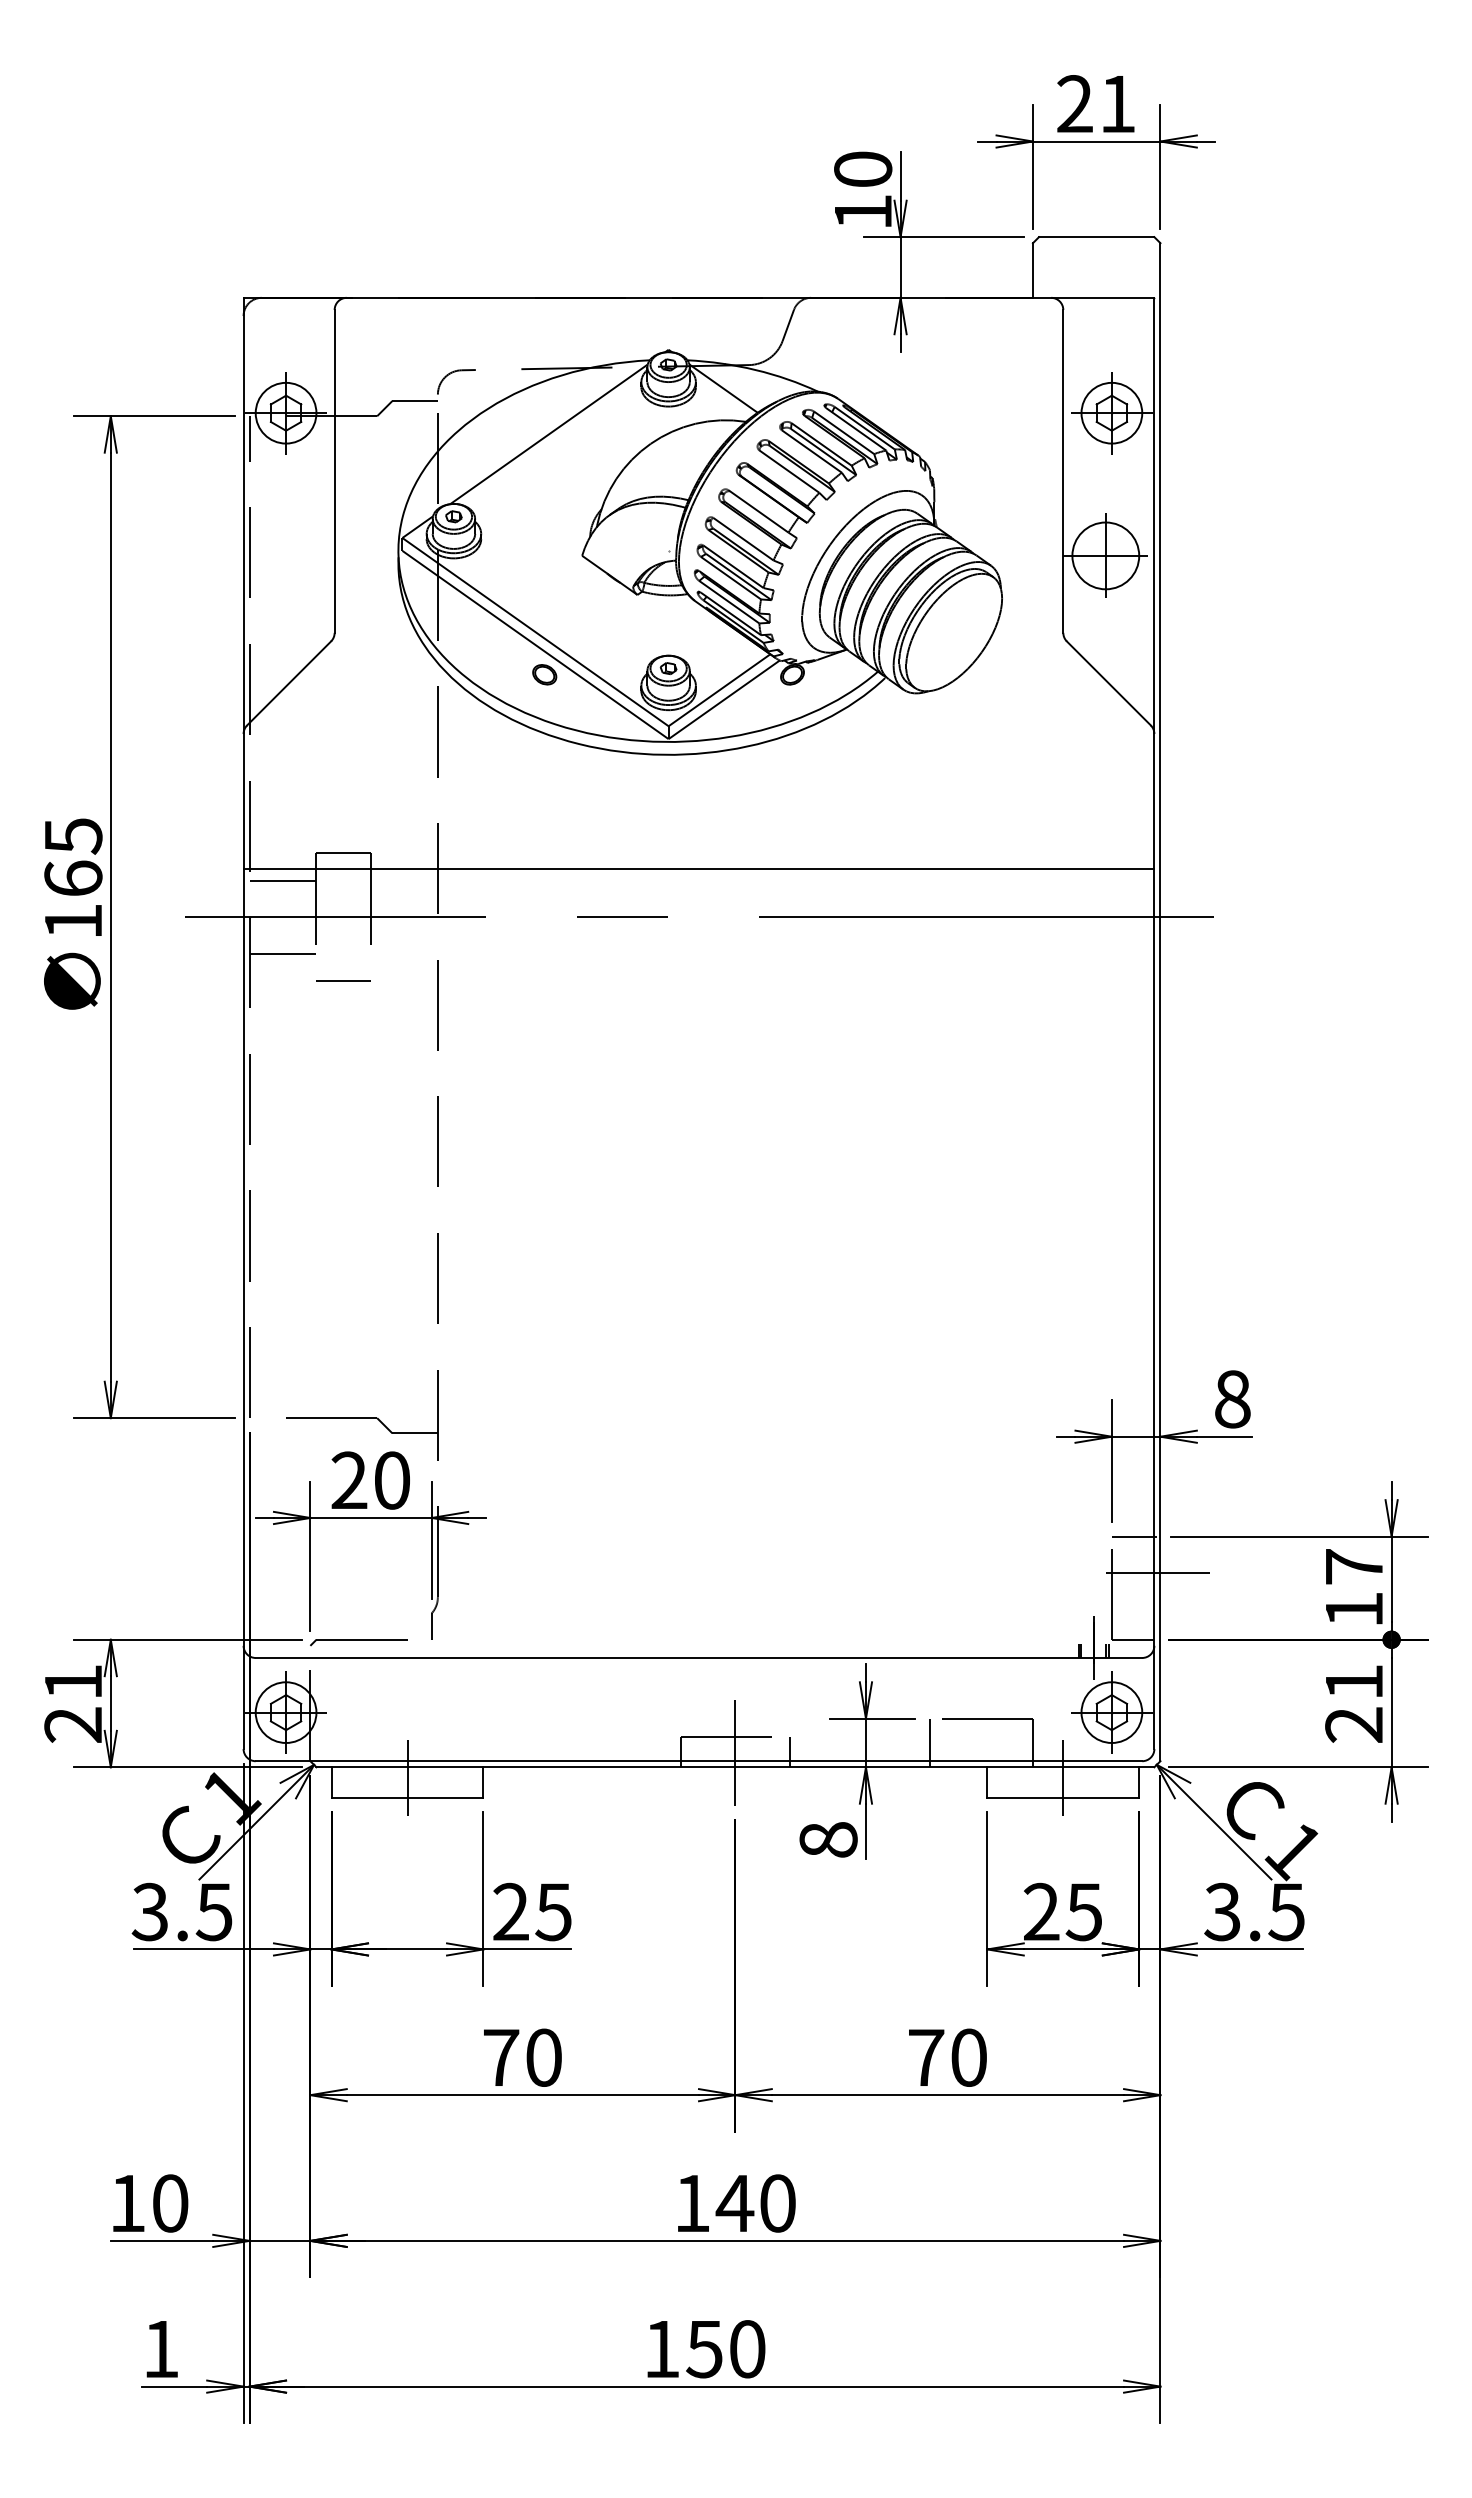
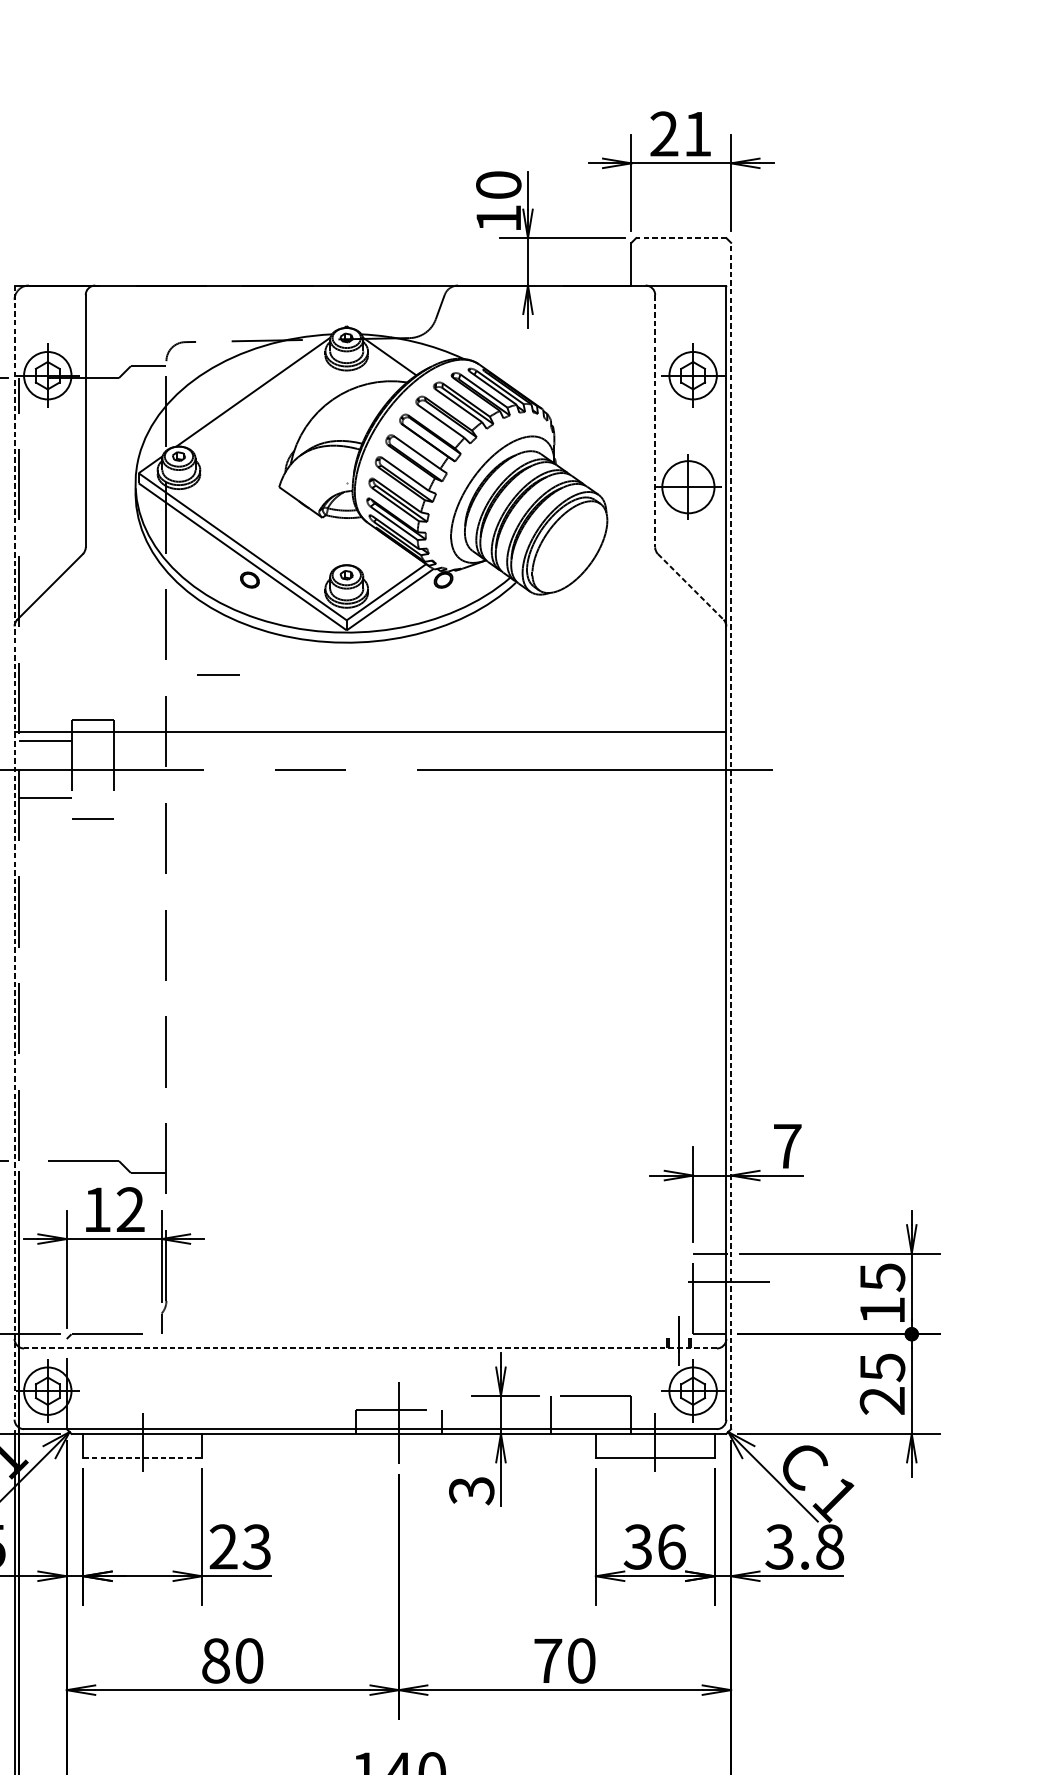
line: (1096, 237) -> (681, 238), solid -> dashed
line: (1063, 471) -> (655, 421), solid -> dashed
line: (1109, 683) -> (691, 586), solid -> dashed
line: (504, 795) -> (218, 674), added
line: (1160, 1001) -> (731, 835), solid -> dashed
line: (243, 1023) -> (14, 852), solid -> dashed
text: (1232, 1399) -> (787, 1146), 8 -> 7
text: (370, 1480) -> (113, 1209), 20 -> 12
text: (1354, 1567) -> (882, 1277), 17 -> 15
line: (698, 1657) -> (370, 1348), solid -> dashed
text: (1354, 1682) -> (882, 1367), 21 -> 25
line: (407, 1797) -> (142, 1457), solid -> dashed
text: (828, 1840) -> (471, 1491), 8 -> 3
text: (553, 1911) -> (256, 1546), 25 -> 23
text: (1062, 1911) -> (654, 1546), 25 -> 36
text: (1286, 1912) -> (829, 1547), 3.5 -> 3.8
text: (501, 2057) -> (216, 1660), 70 -> 80

